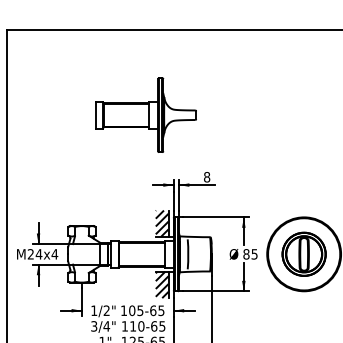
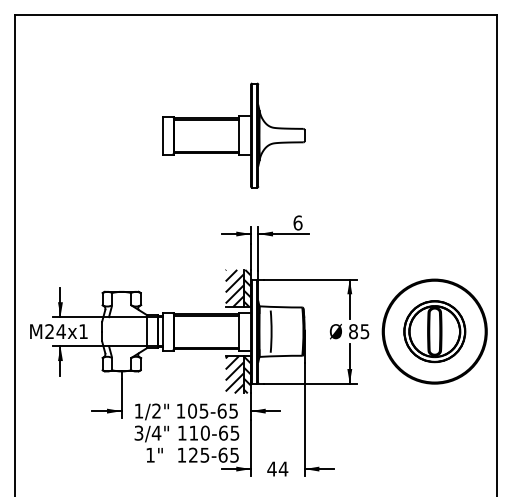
part: (145, 115) -> (233, 135), moved
text: (206, 176) -> (297, 222), 8 -> 6
hatch: (171, 223) -> (247, 288), added
text: (54, 254) -> (83, 331), M24x4 -> M24x1
hatch: (171, 284) -> (247, 374), added

